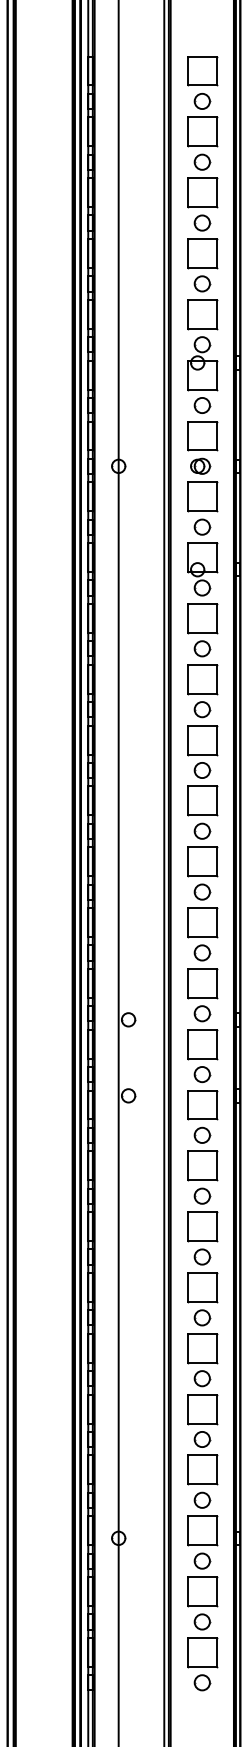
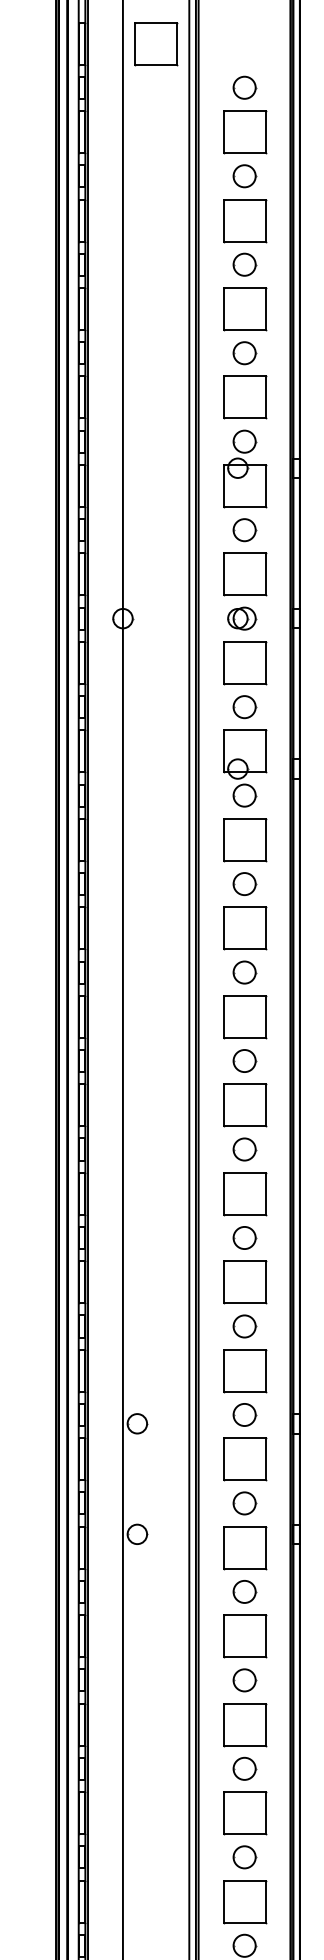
part: (202, 71) -> (156, 44), moved

